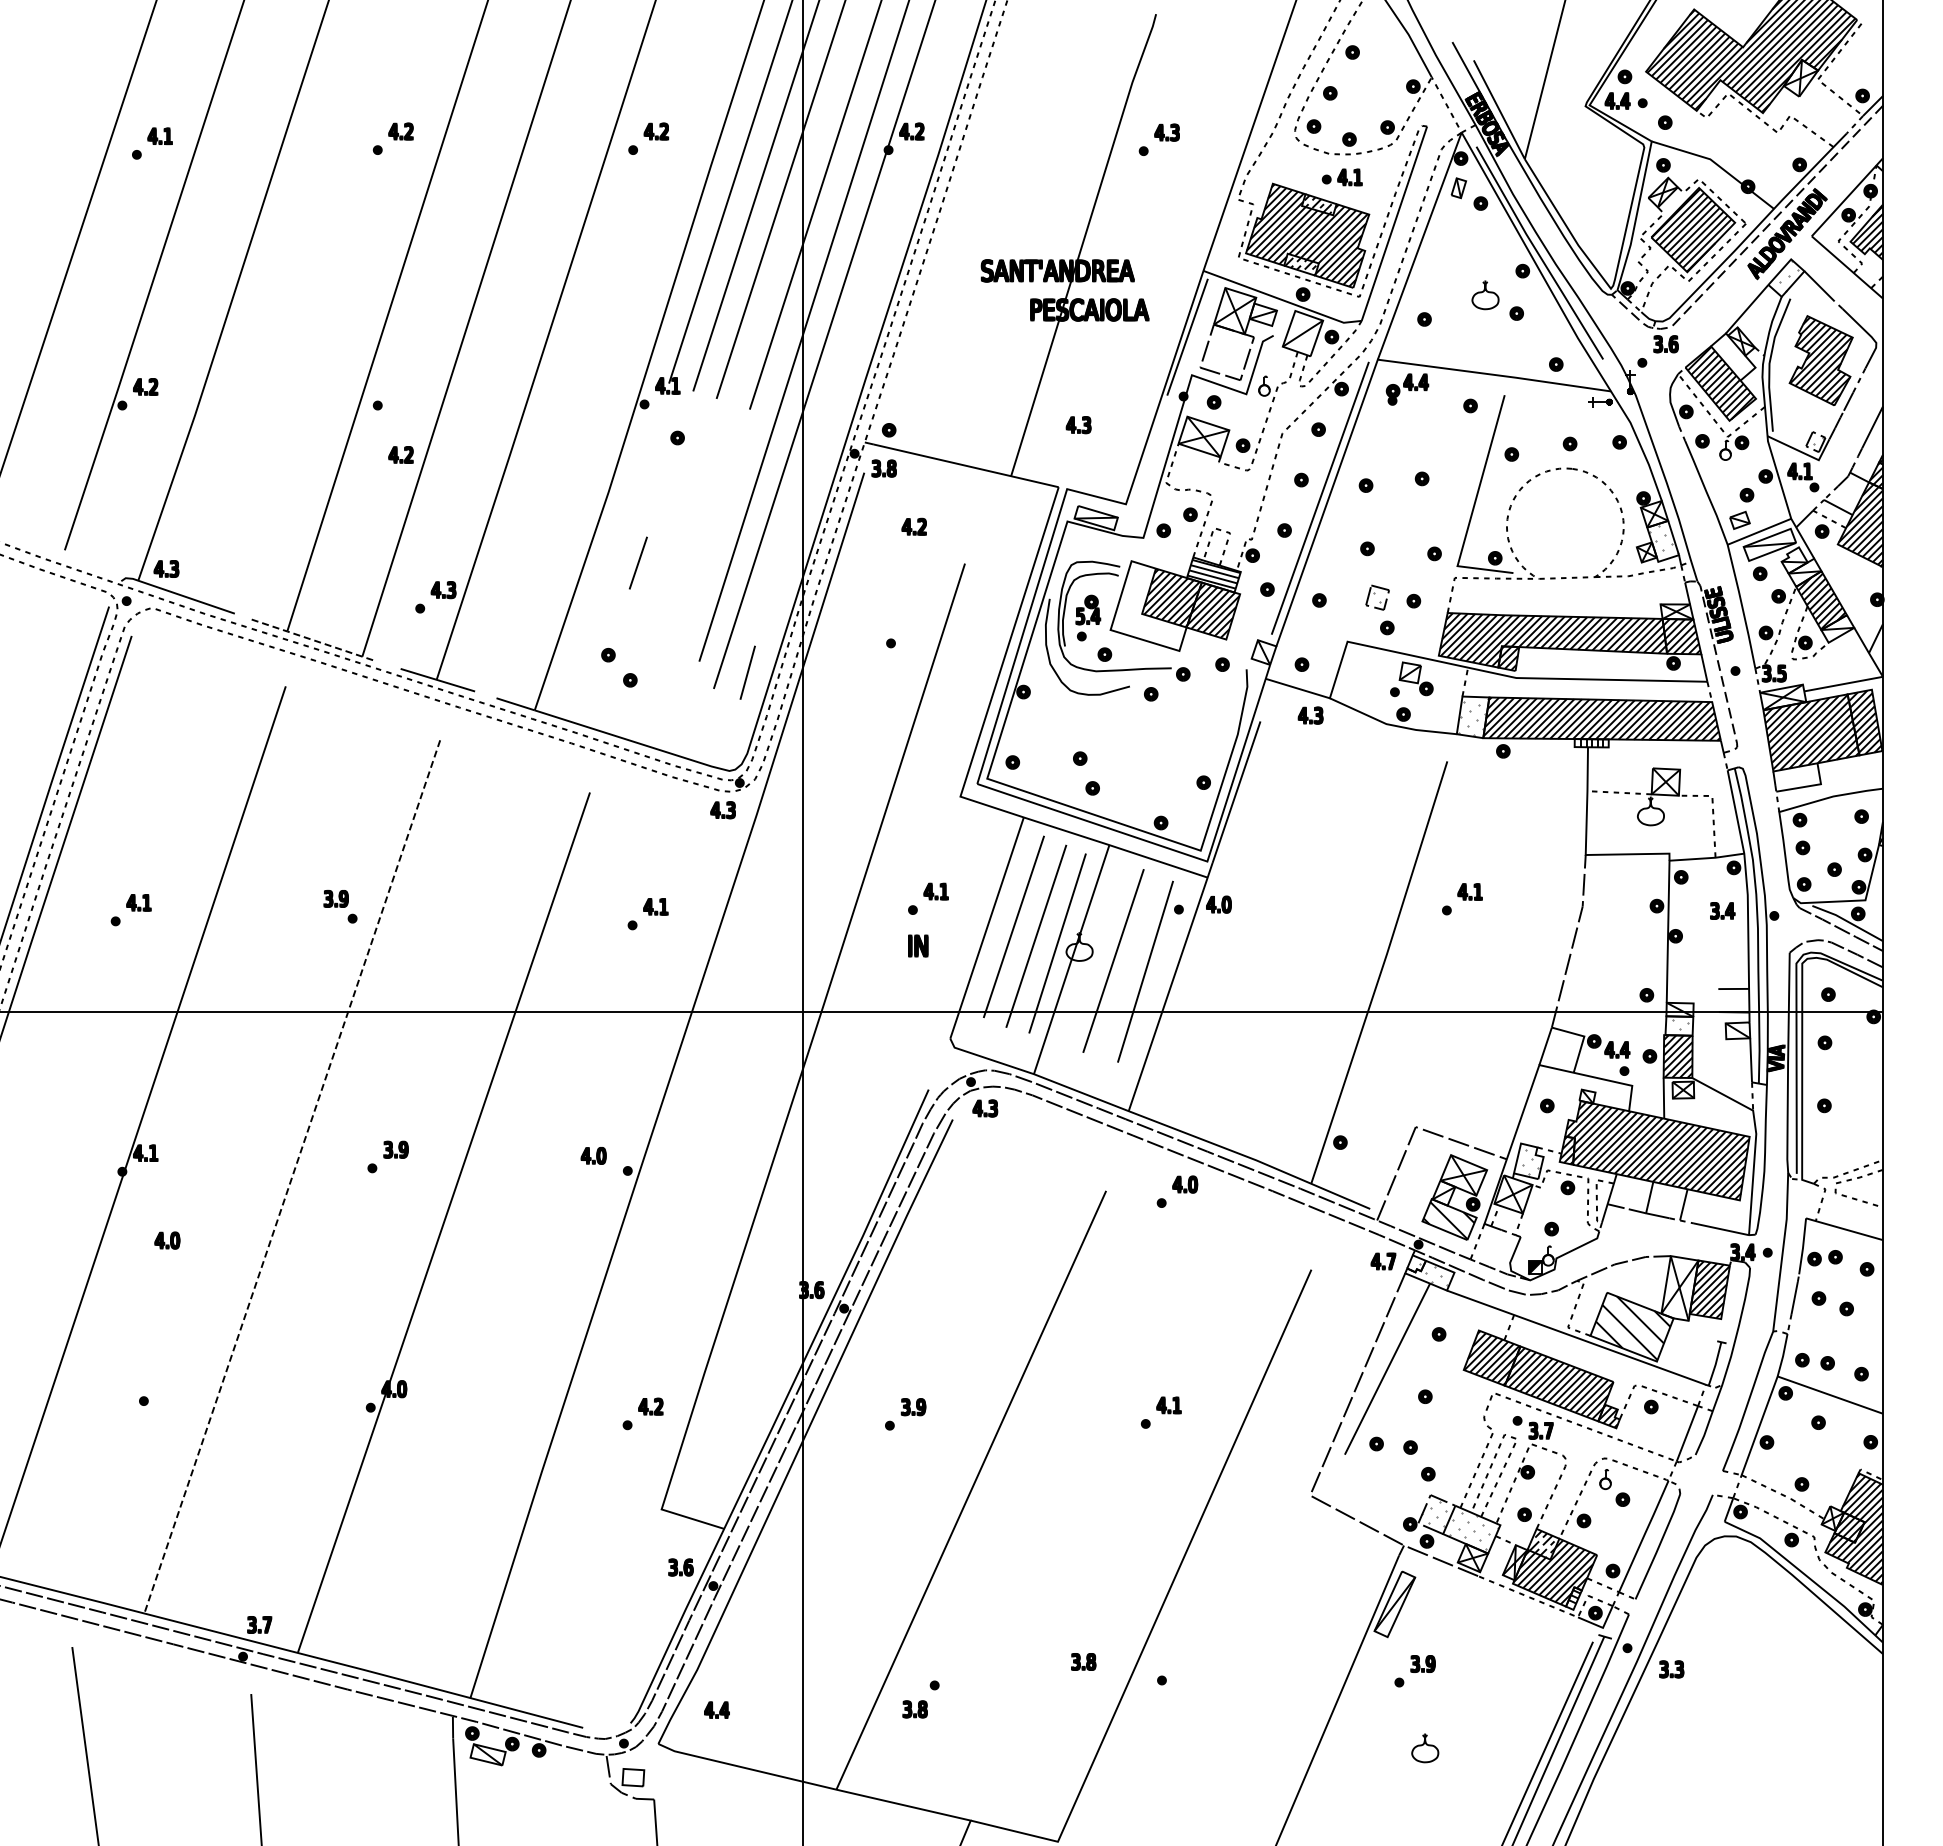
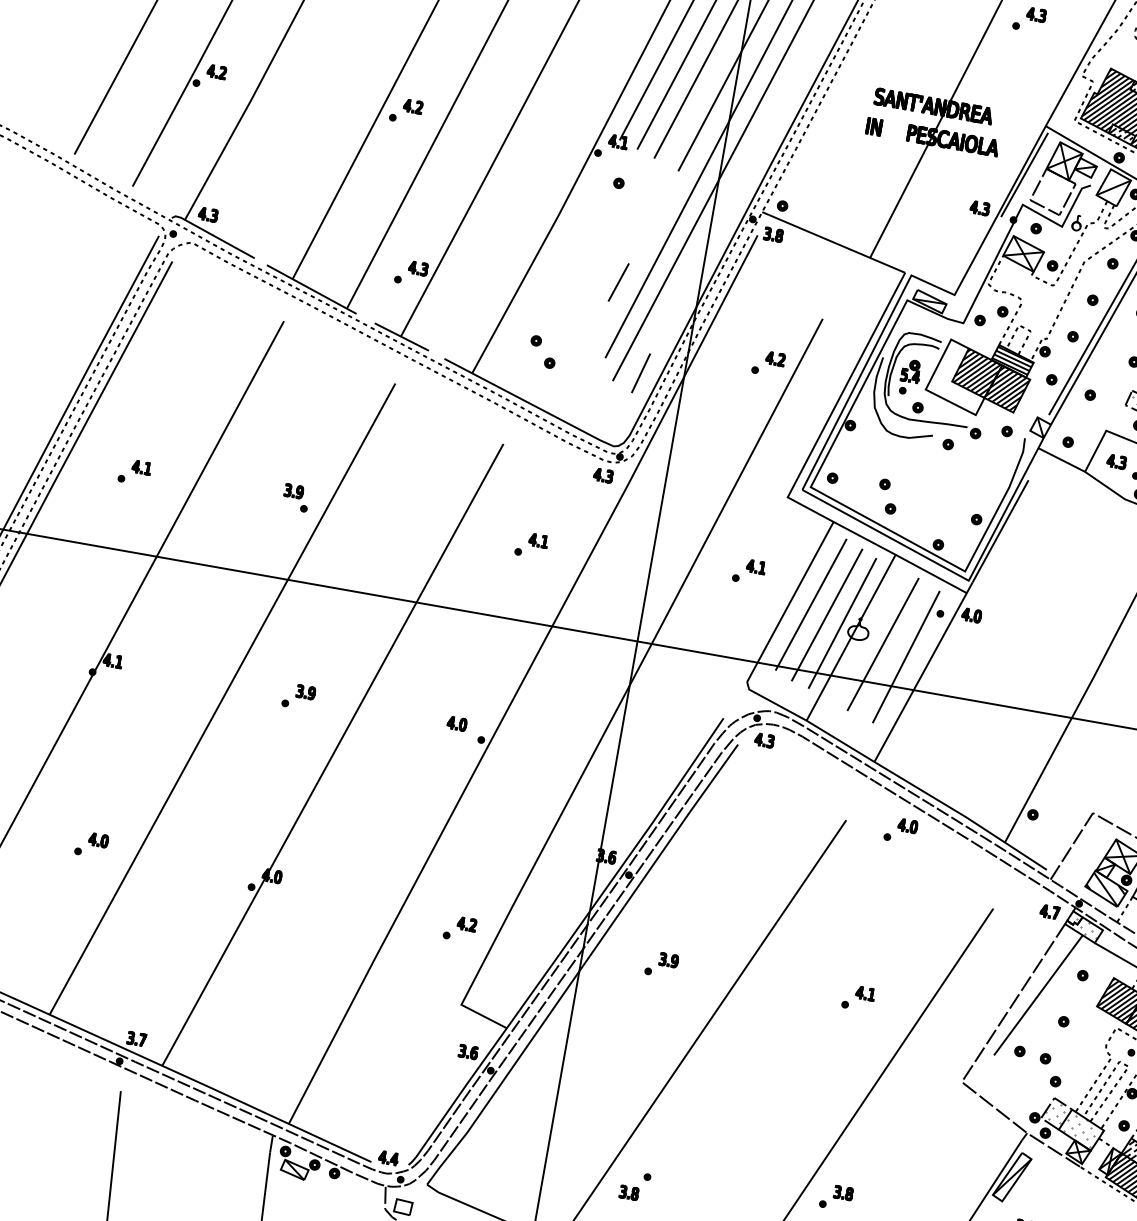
text: (1078, 425) -> (979, 208), moved
text: (400, 454) -> (412, 106), moved
text: (913, 526) -> (774, 358), moved
line: (637, 562) -> (618, 281), moved
line: (314, 640) -> (312, 289), dashed -> solid
text: (1310, 715) -> (1116, 461), moved
text: (918, 945) -> (874, 126), moved
line: (292, 1176) -> (222, 698), dashed -> solid
text: (167, 1240) -> (98, 840), moved
text: (1083, 1661) -> (843, 1192), moved
text: (716, 1709) -> (388, 1157), moved

